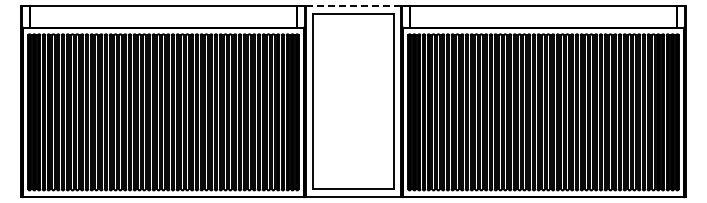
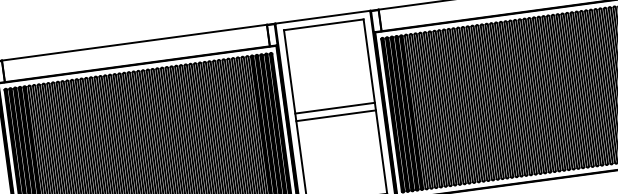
line: (353, 5) -> (322, 16), dashed -> solid
line: (353, 97) -> (335, 108), added
line: (353, 105) -> (336, 115), added

